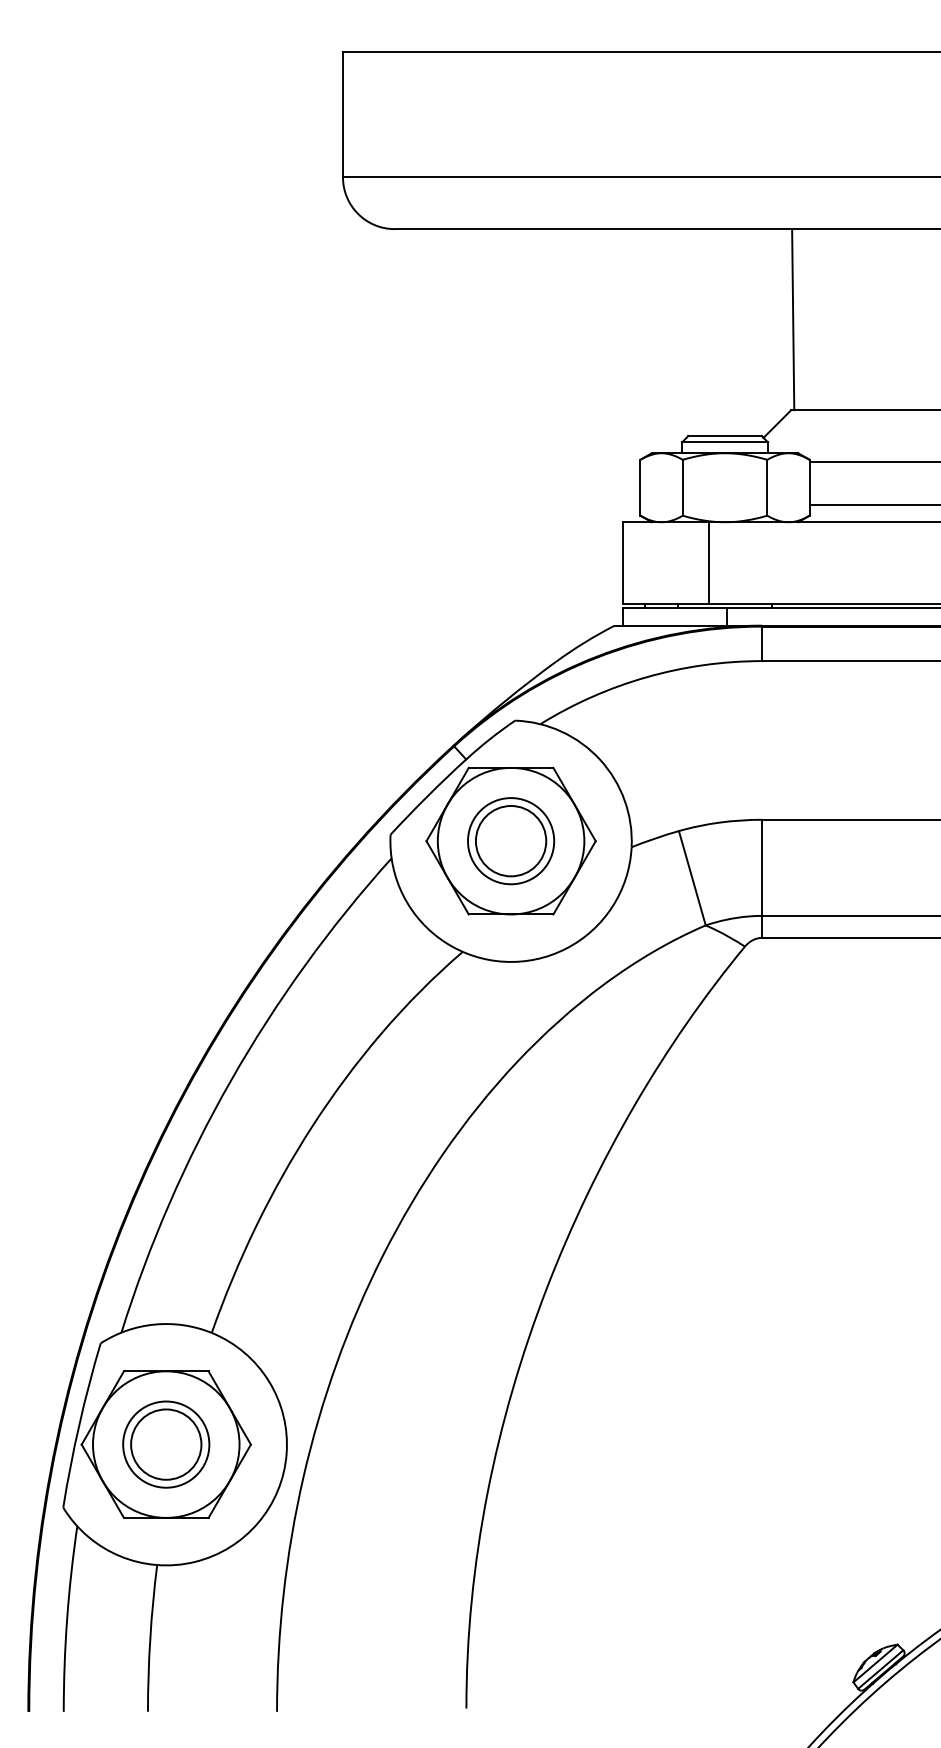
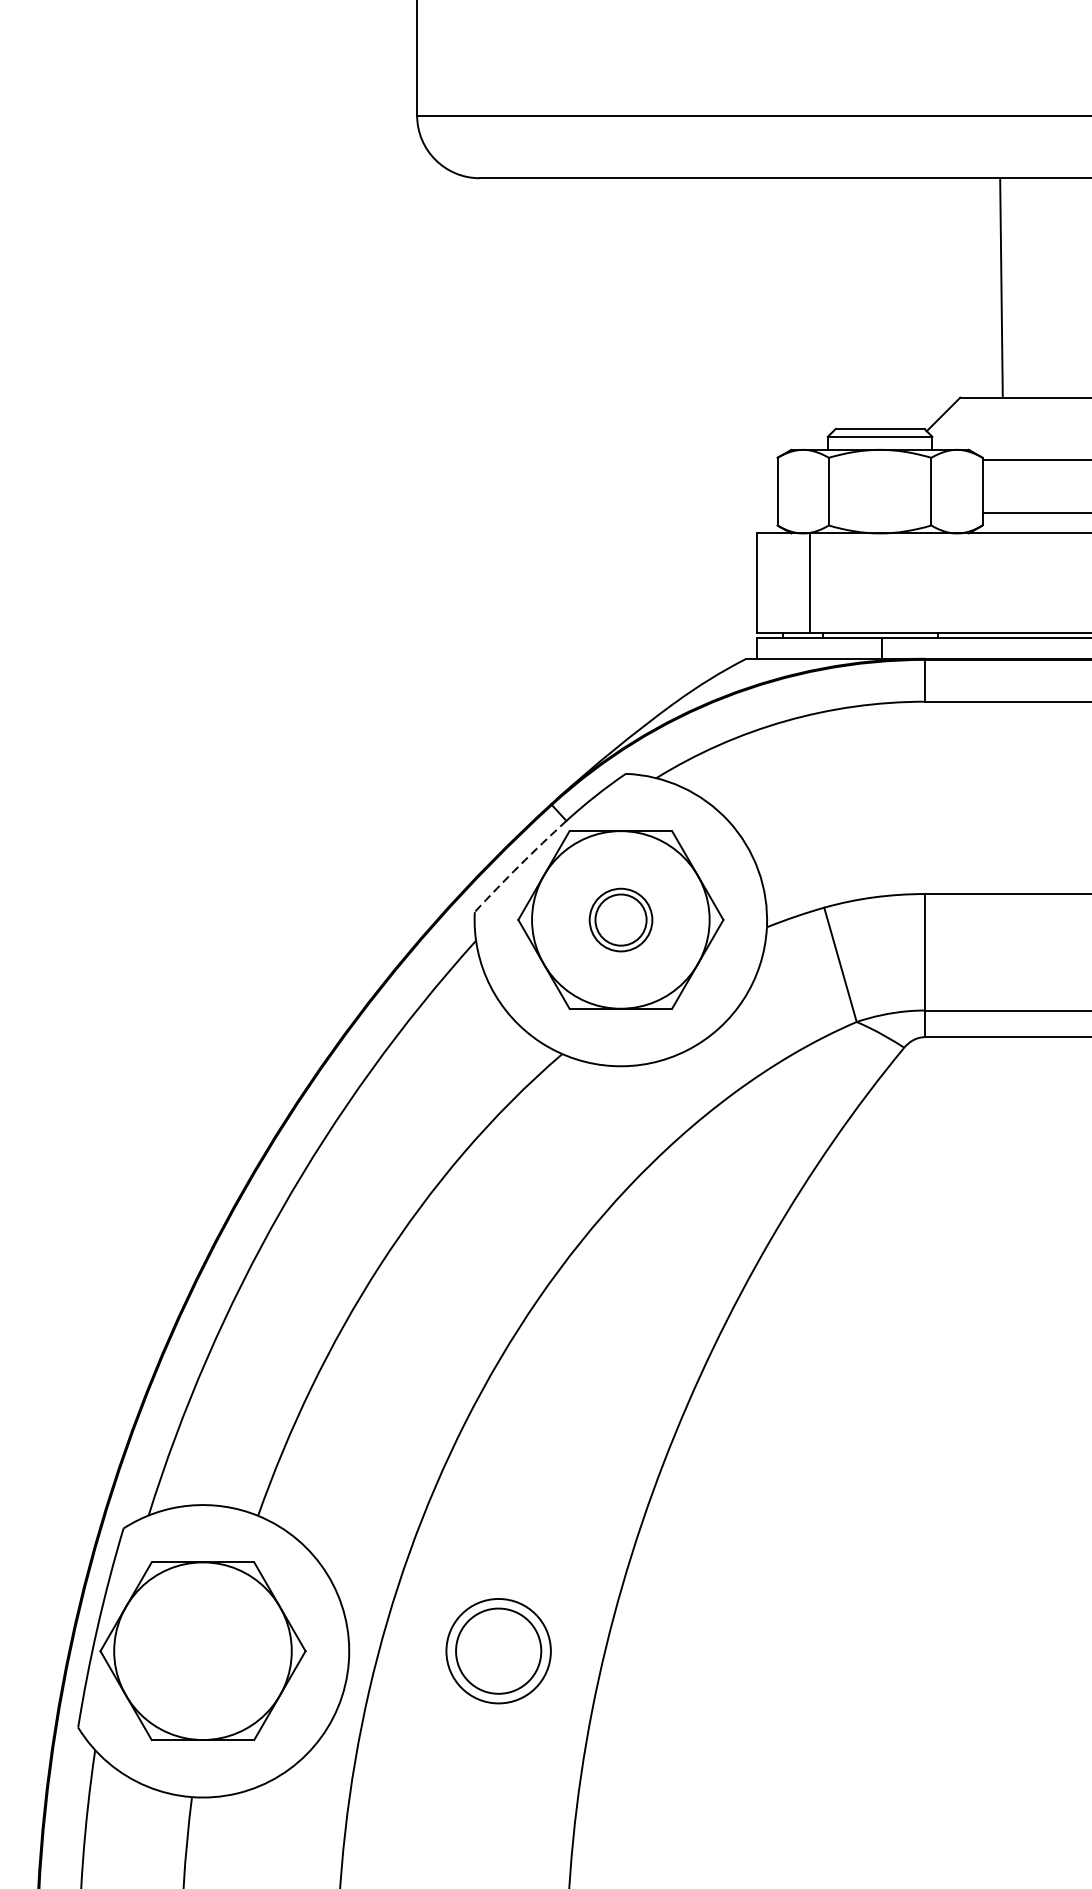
line: (793, 319) -> (1001, 287), moved
line: (709, 563) -> (810, 583), moved
arc: (427, 796) -> (519, 865), solid -> dashed
part: (511, 841) -> (621, 920), size x0.6
part: (166, 1444) -> (498, 1651), moved

